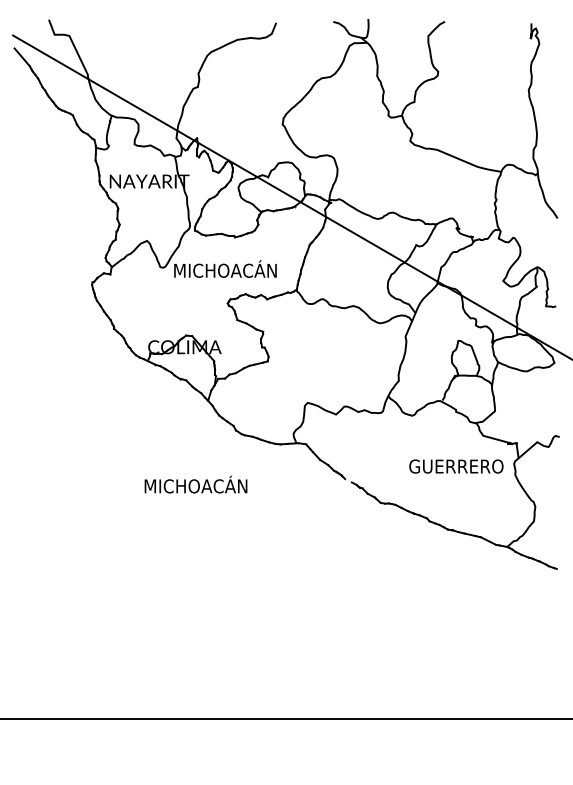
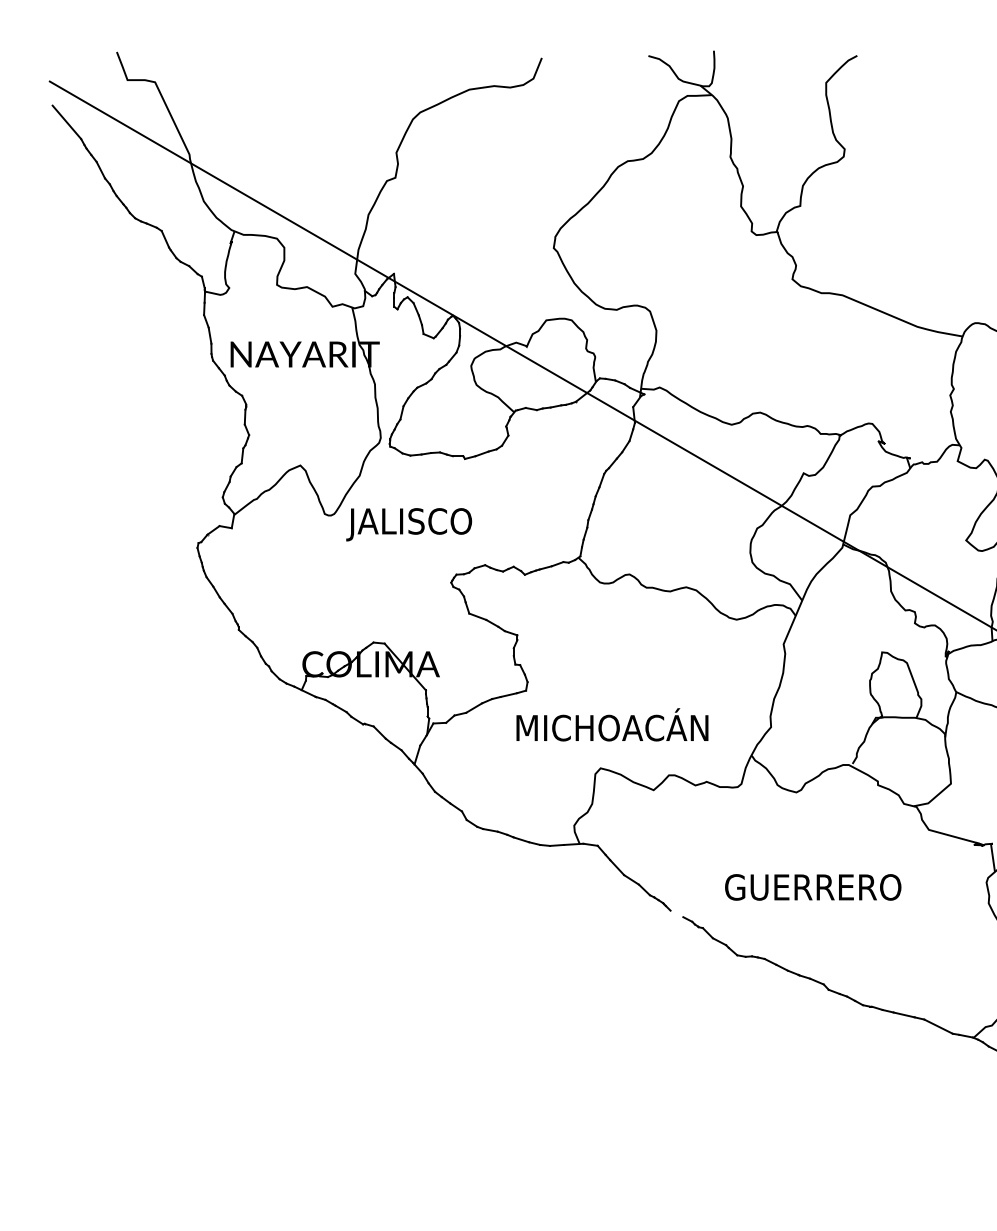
text: (223, 270) -> (443, 520), MICHOACÁN -> JALISCO
text: (456, 466) -> (813, 887), moved
text: (195, 484) -> (611, 724), moved

